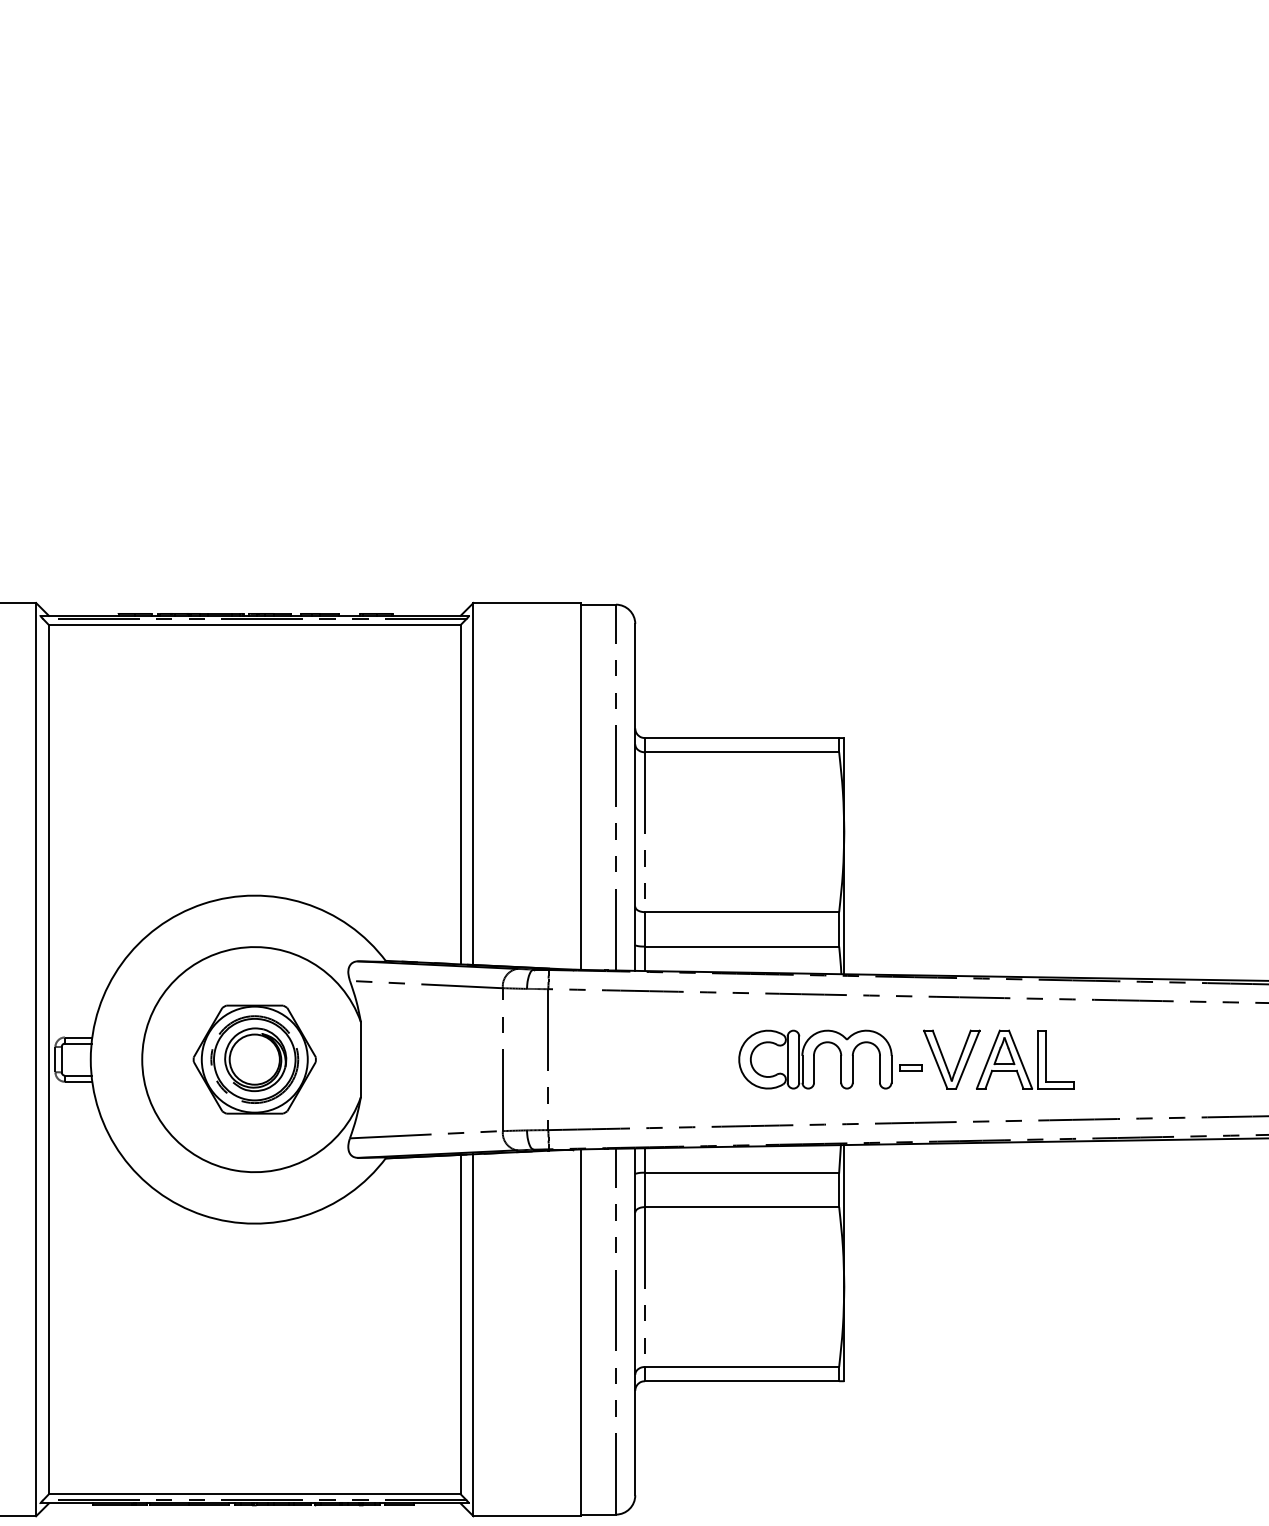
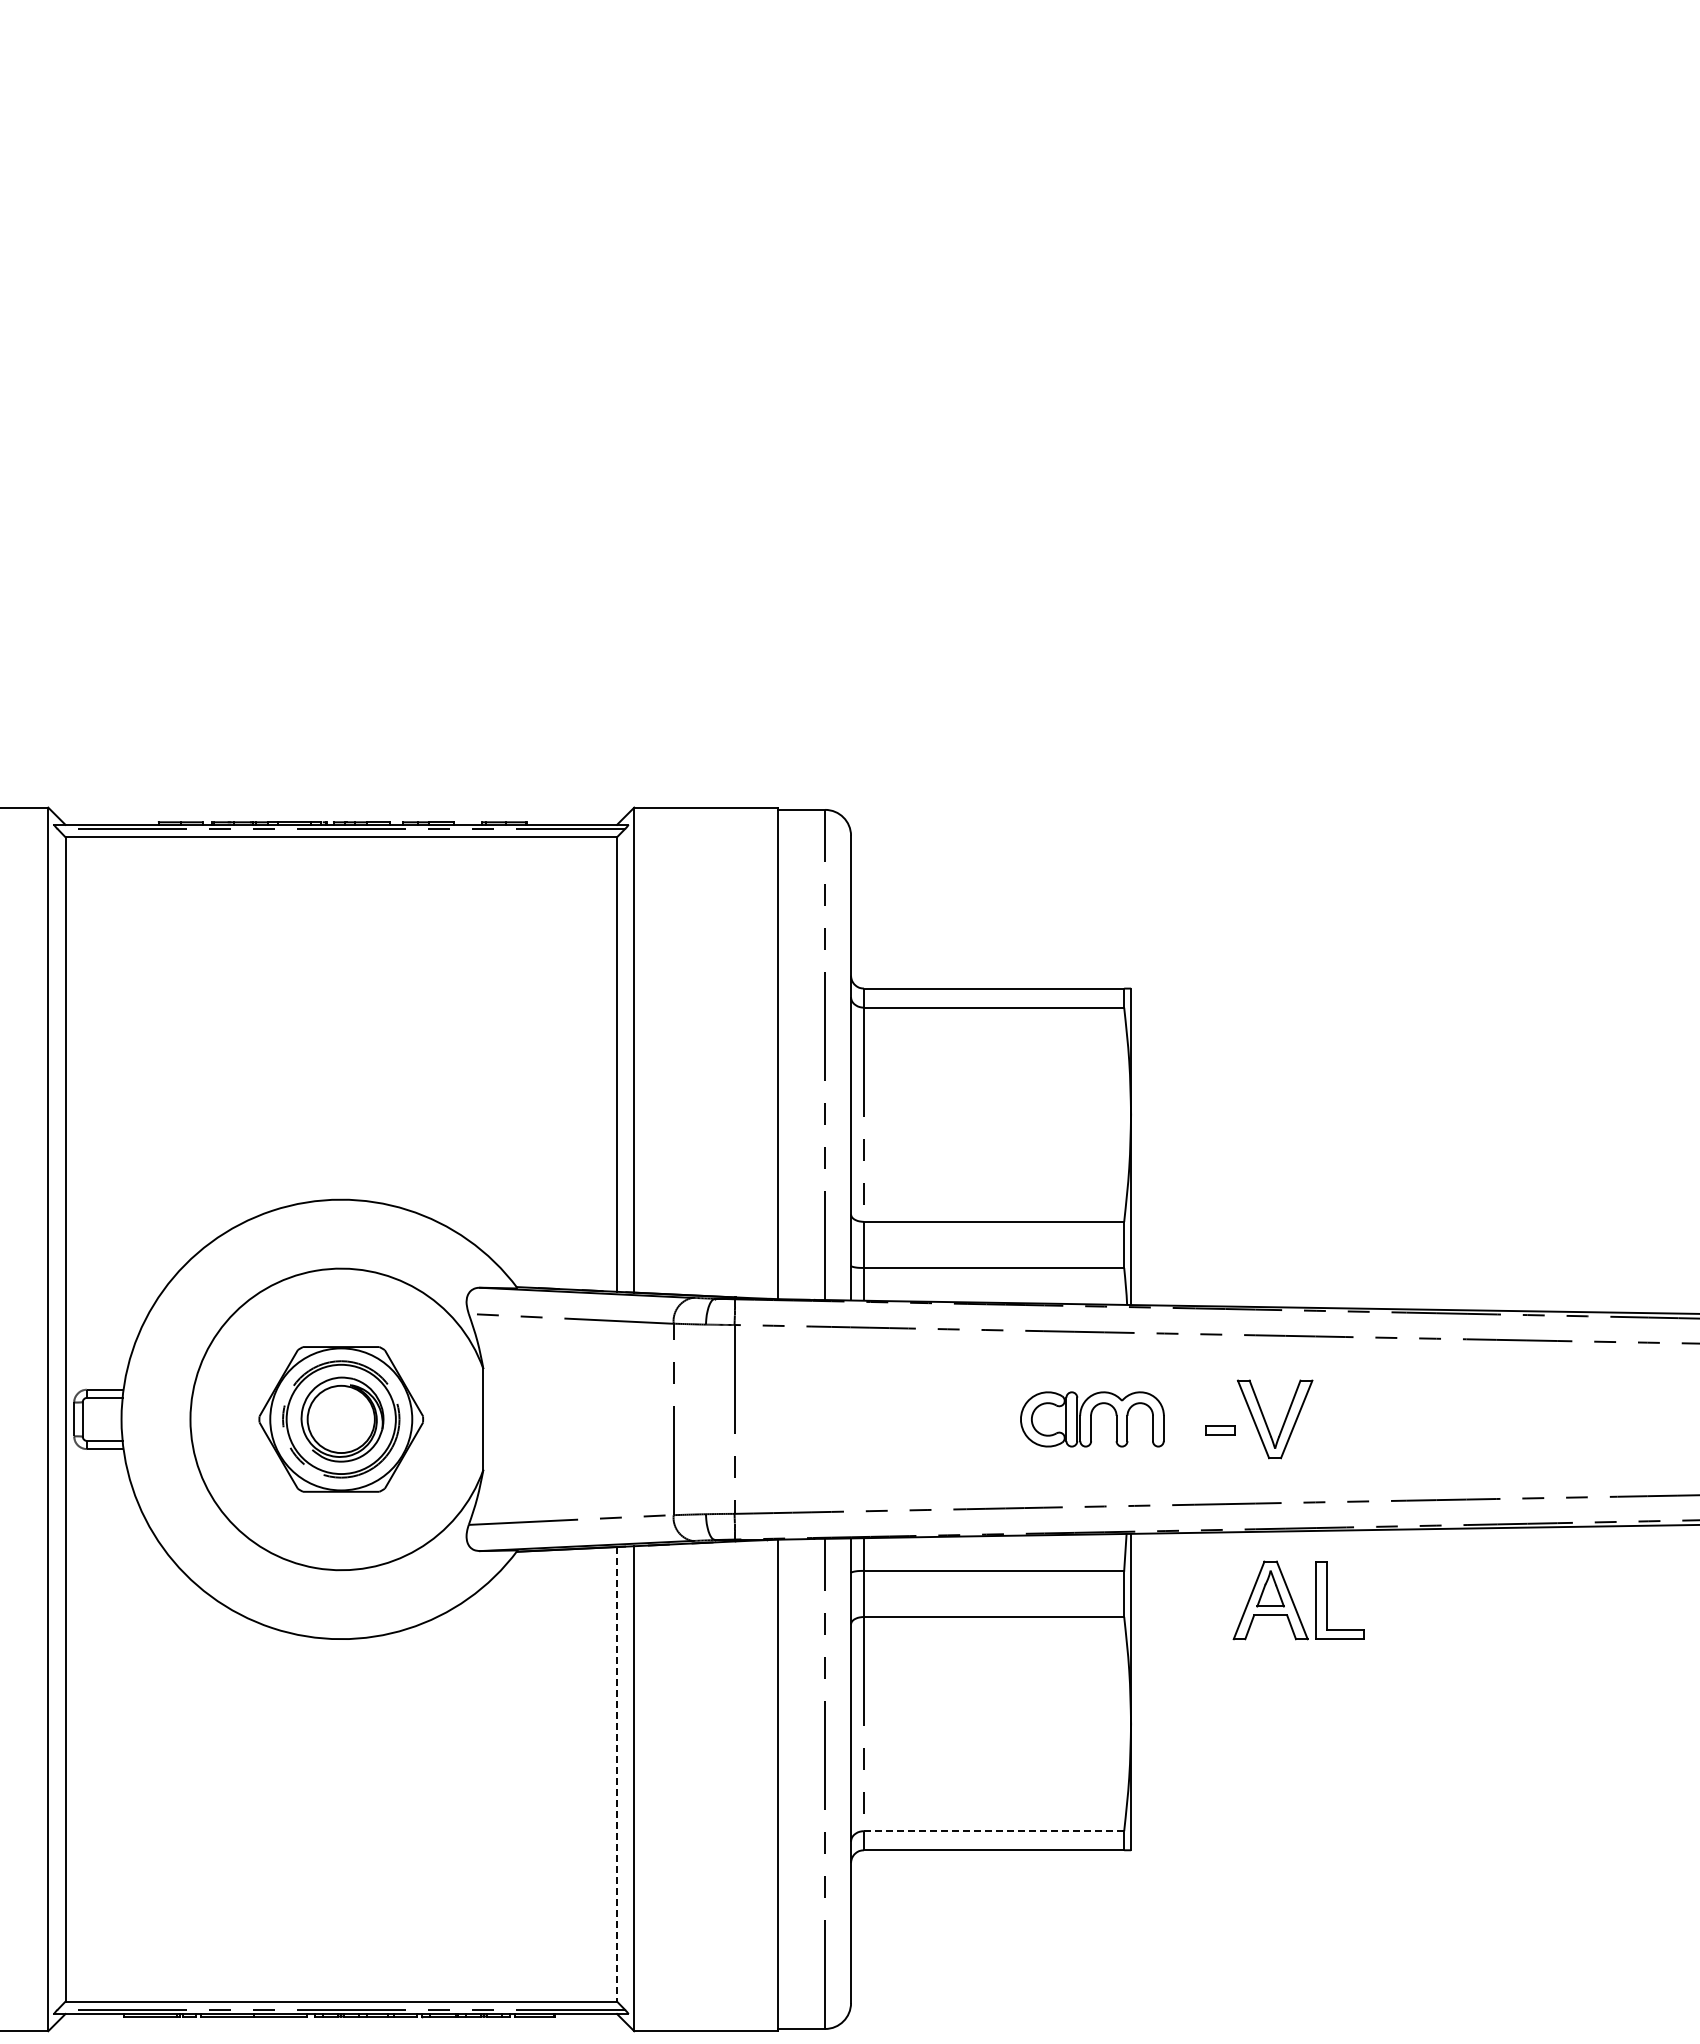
part: (815, 1059) -> (1092, 1419), size x0.7
part: (1025, 1059) -> (1298, 1600), moved
line: (460, 1324) -> (617, 1774), solid -> dashed
line: (741, 1367) -> (993, 1831), solid -> dashed

